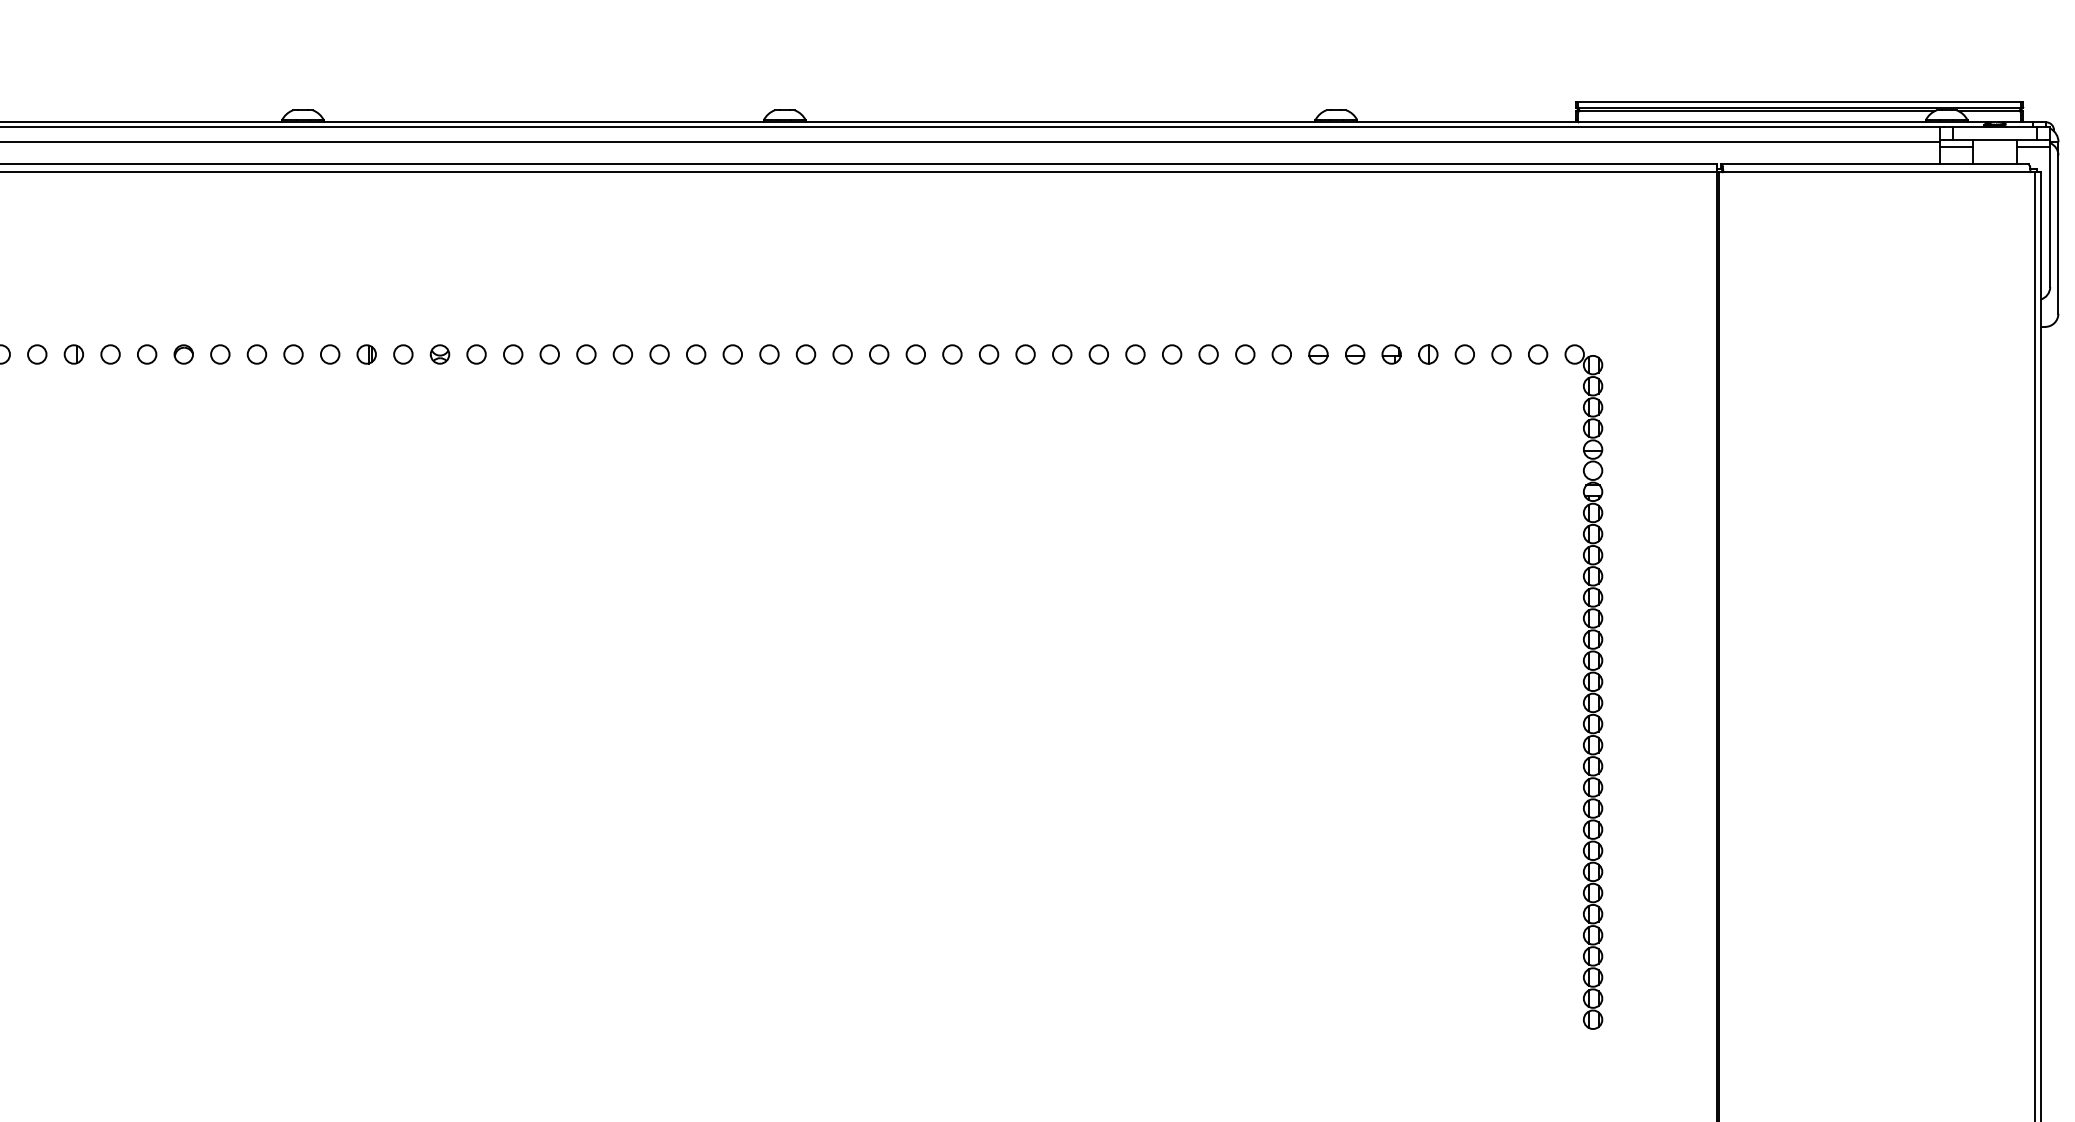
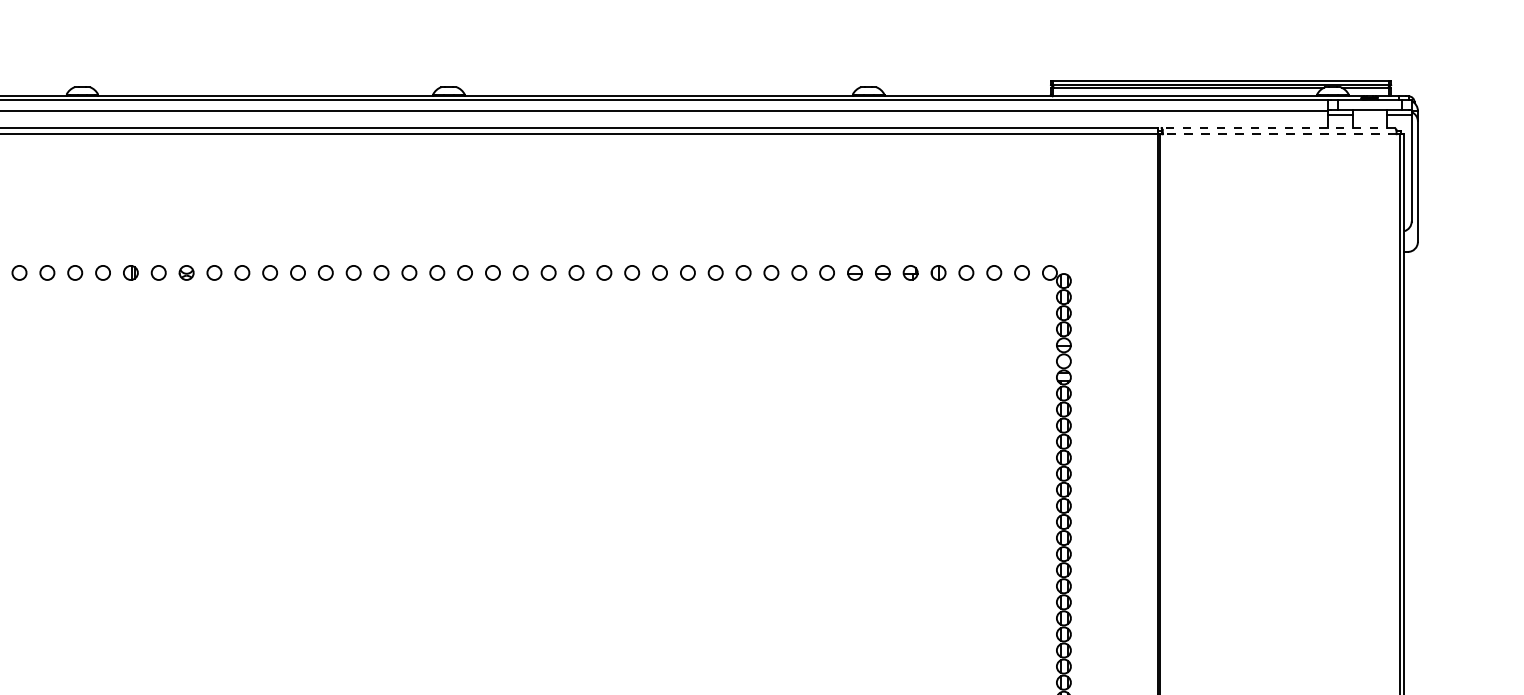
line: (1875, 164) -> (1278, 128), solid -> dashed
line: (1876, 172) -> (1279, 134), solid -> dashed

